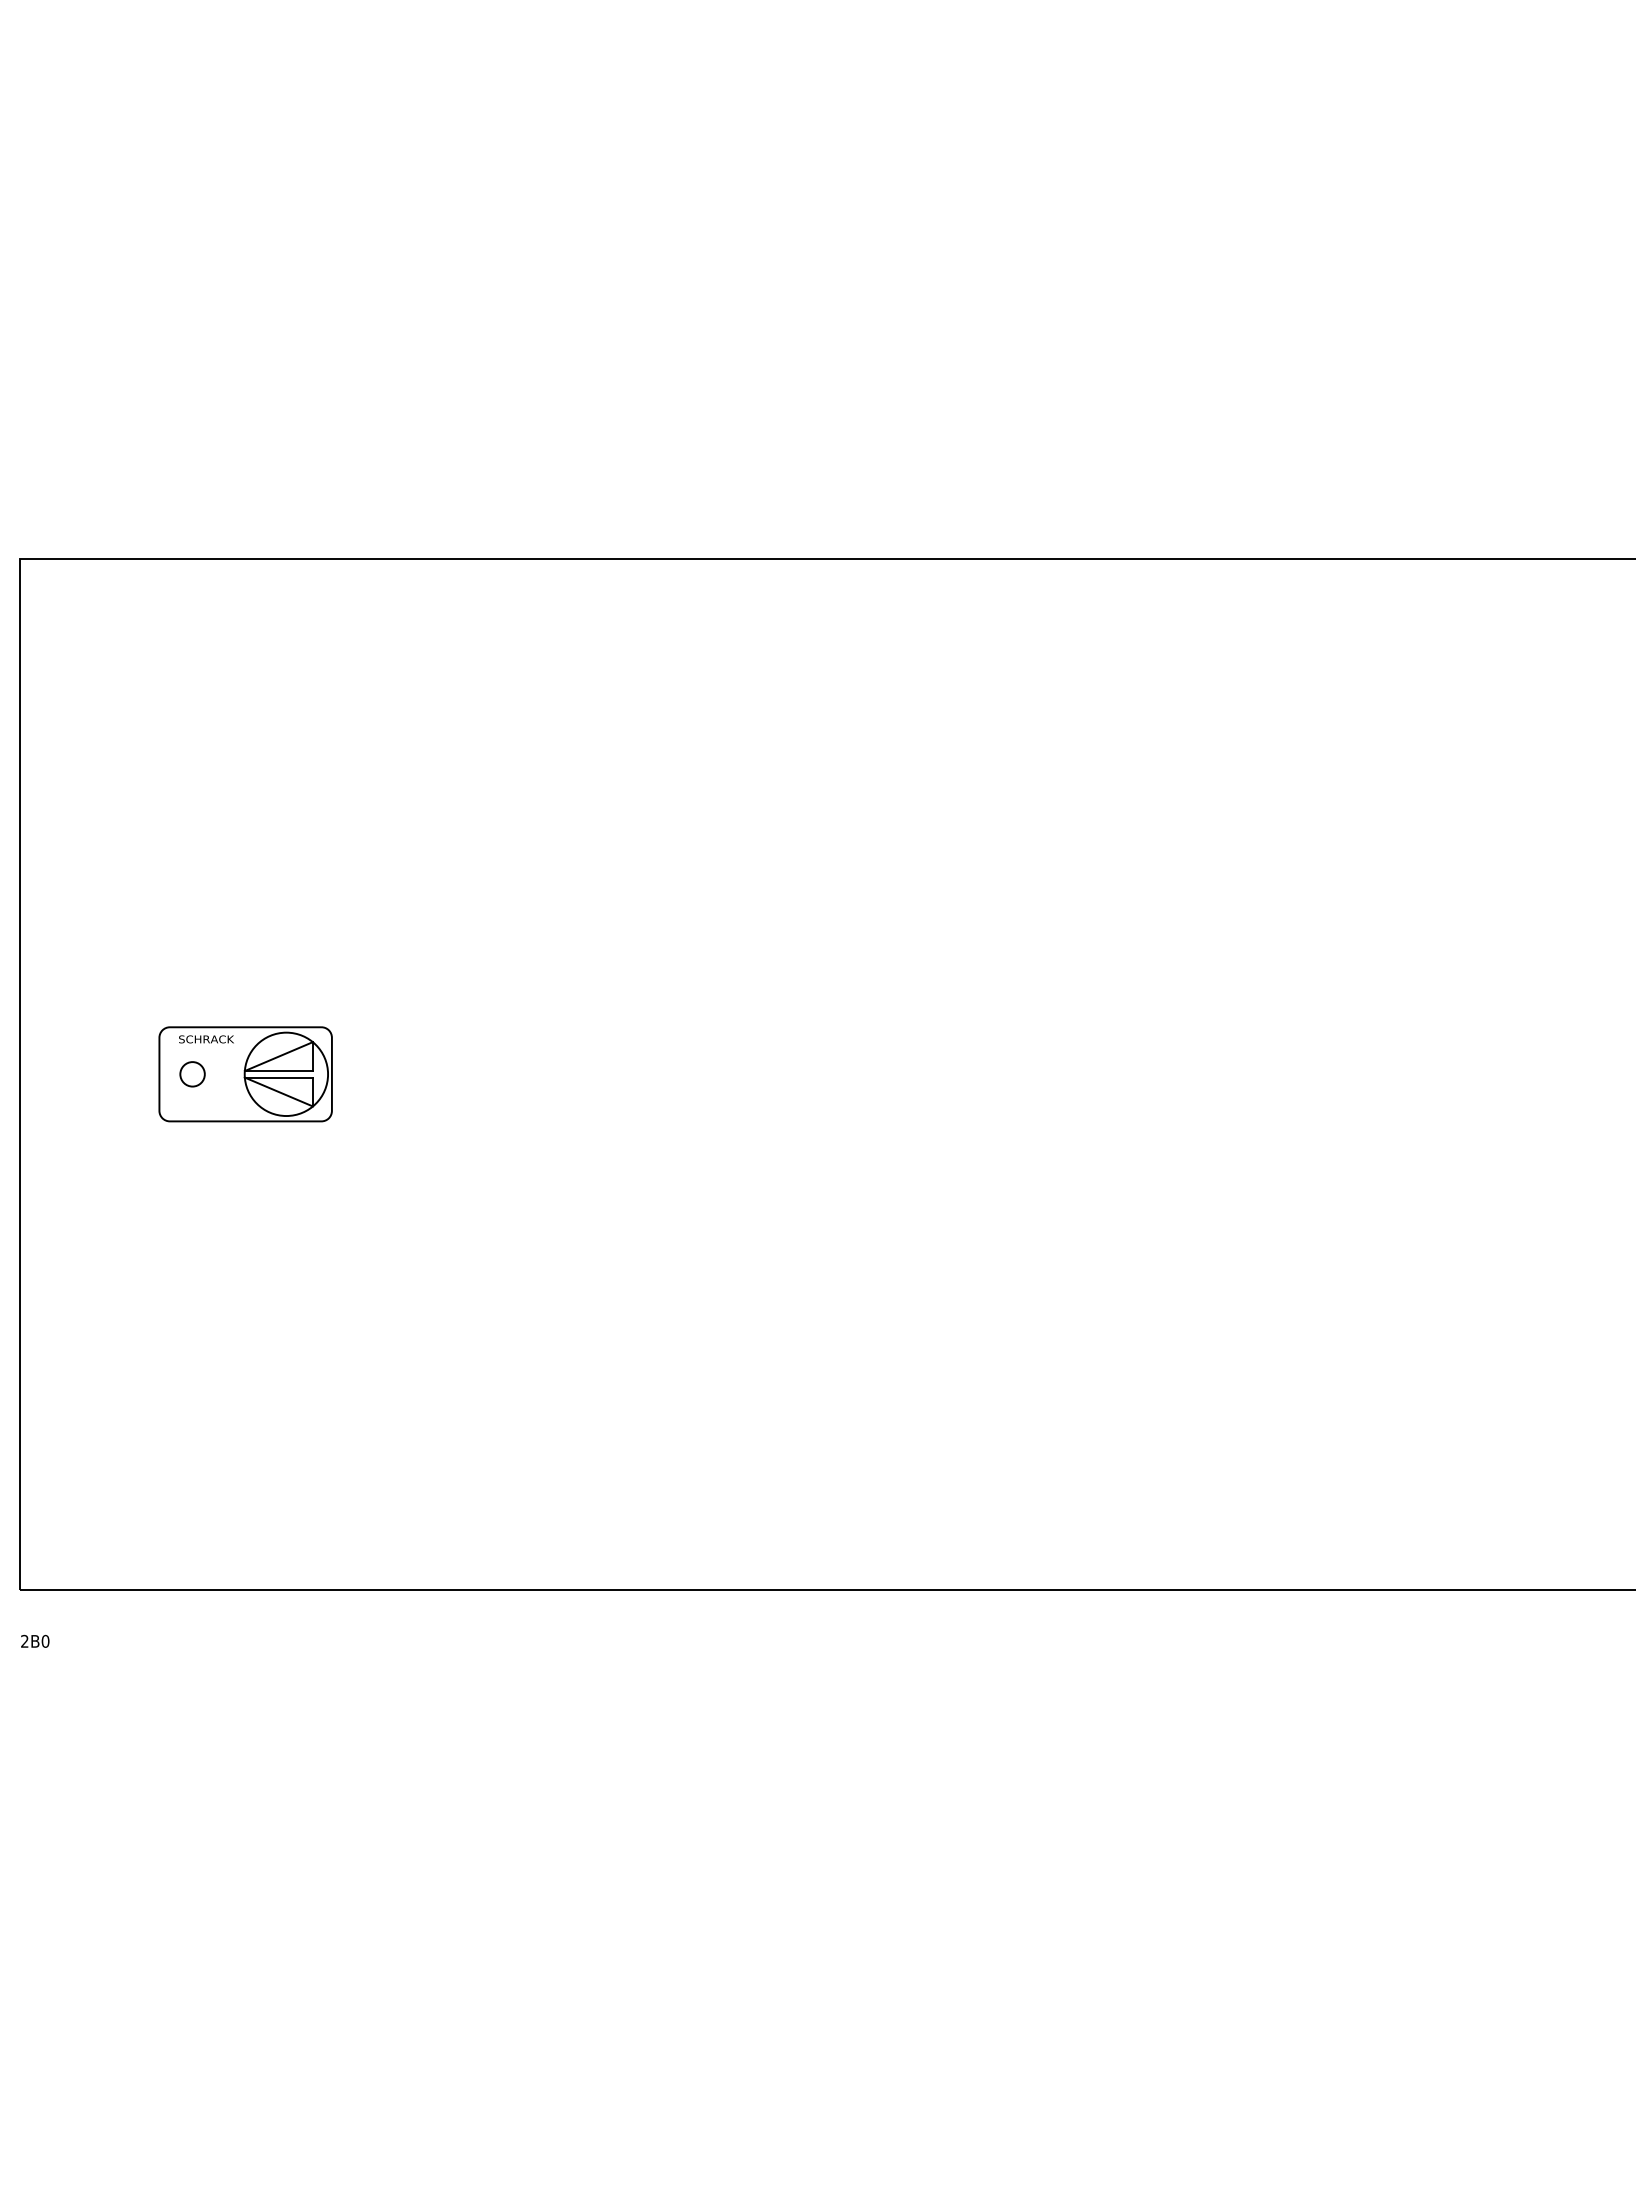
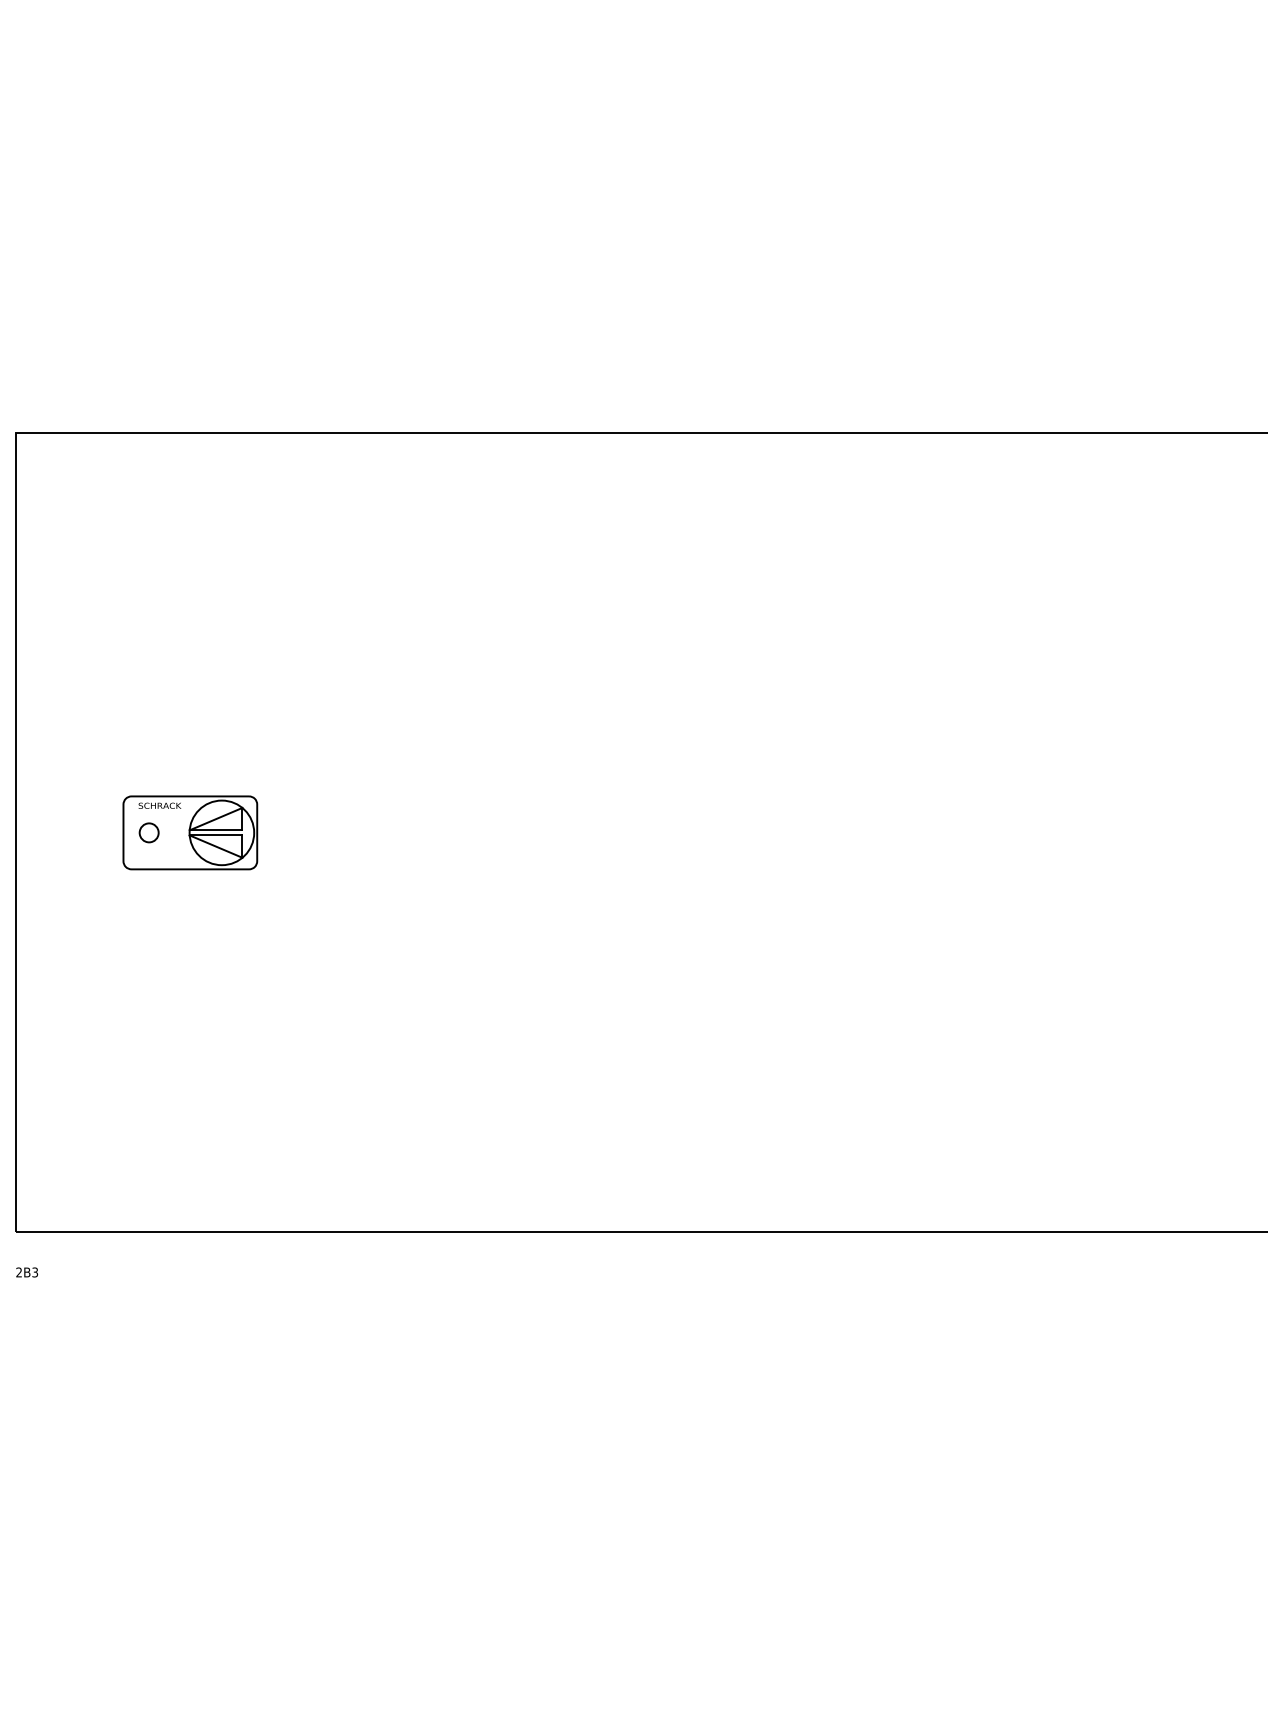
text: (45, 1641) -> (35, 1272), 2B0 -> 2B3

